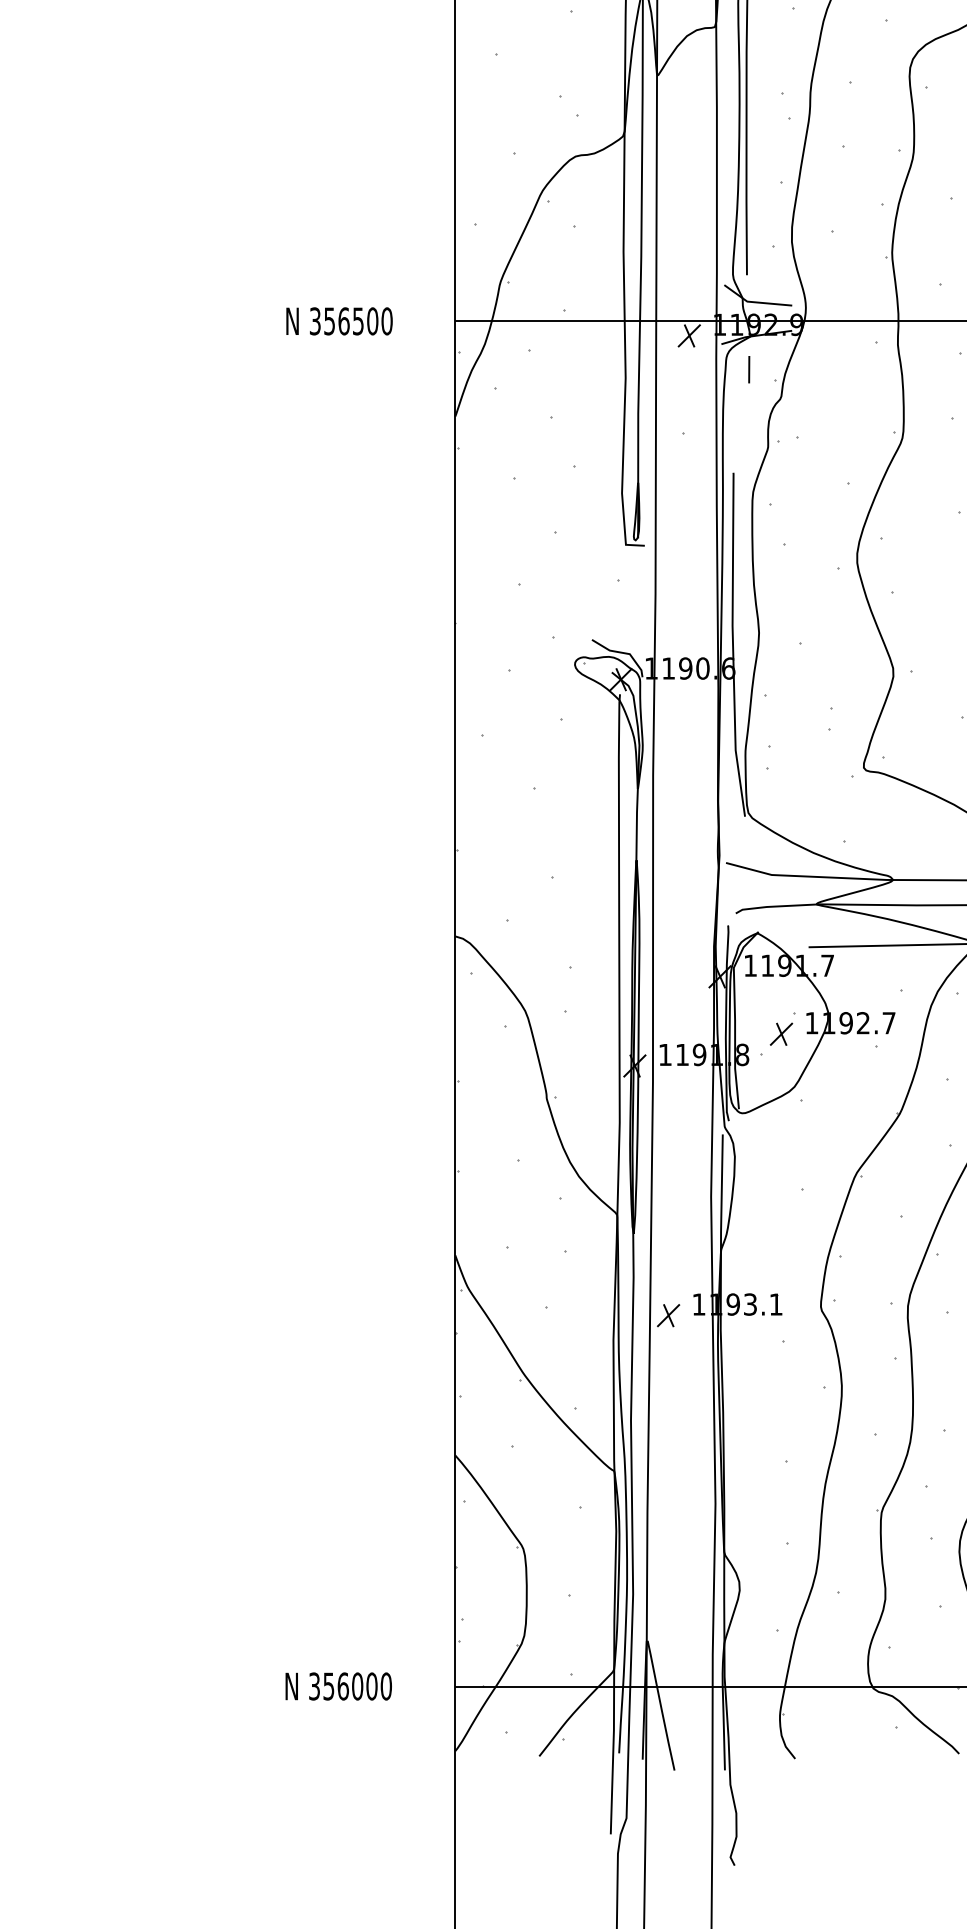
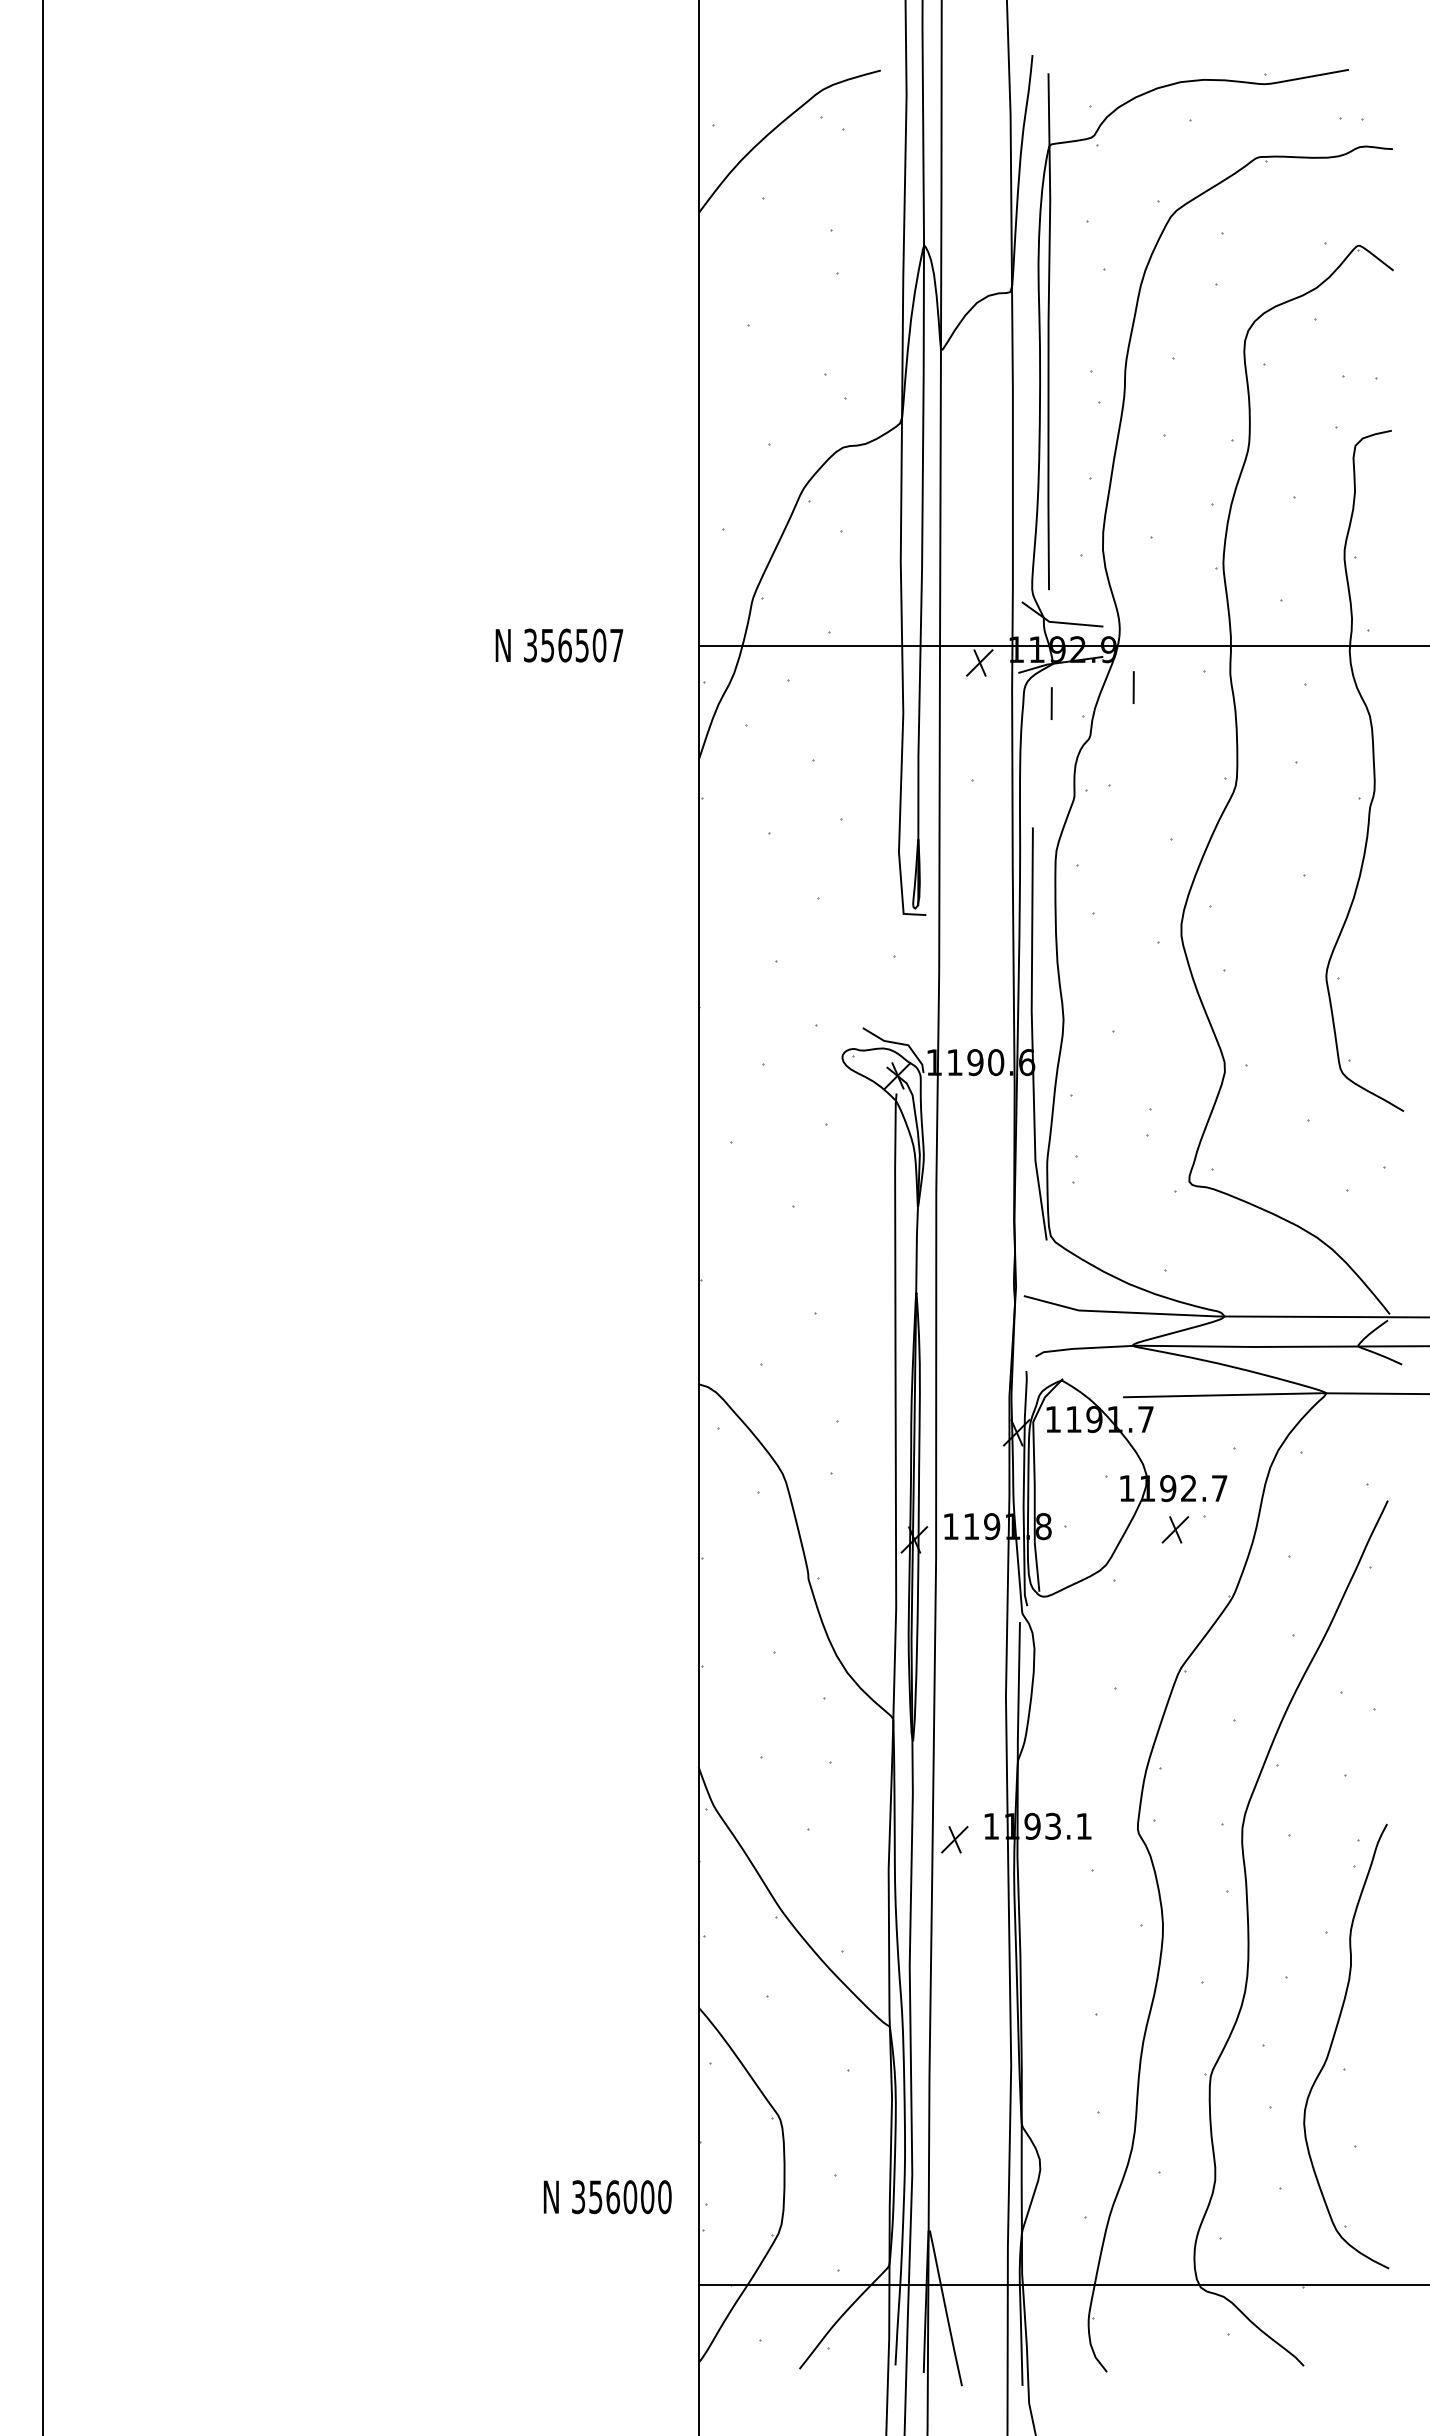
text: (386, 321) -> (616, 645), 356500 -> 356507
line: (817, 356) -> (1133, 687), added
part: (781, 1034) -> (1175, 1529), moved
text: (338, 1686) -> (607, 2197), moved

